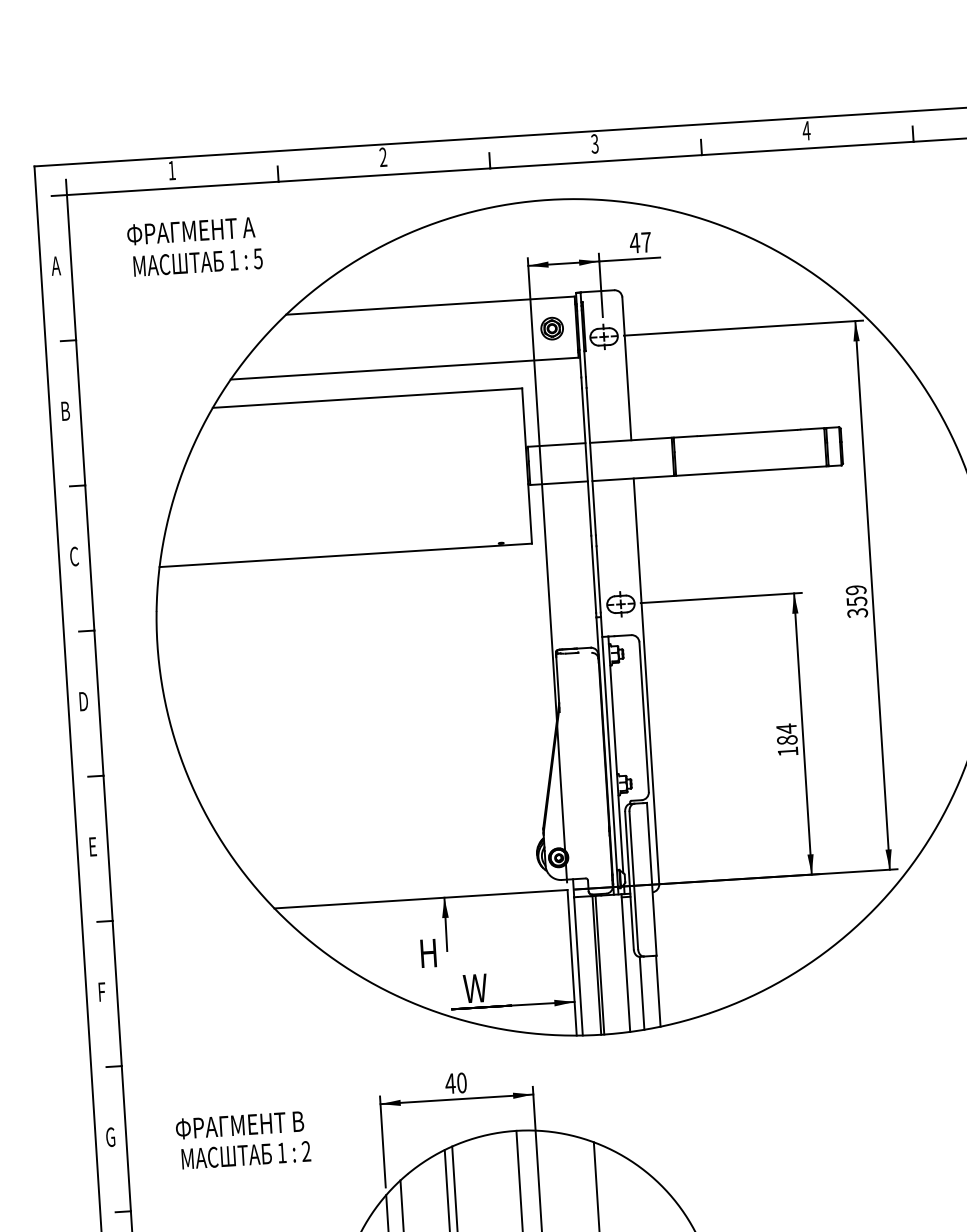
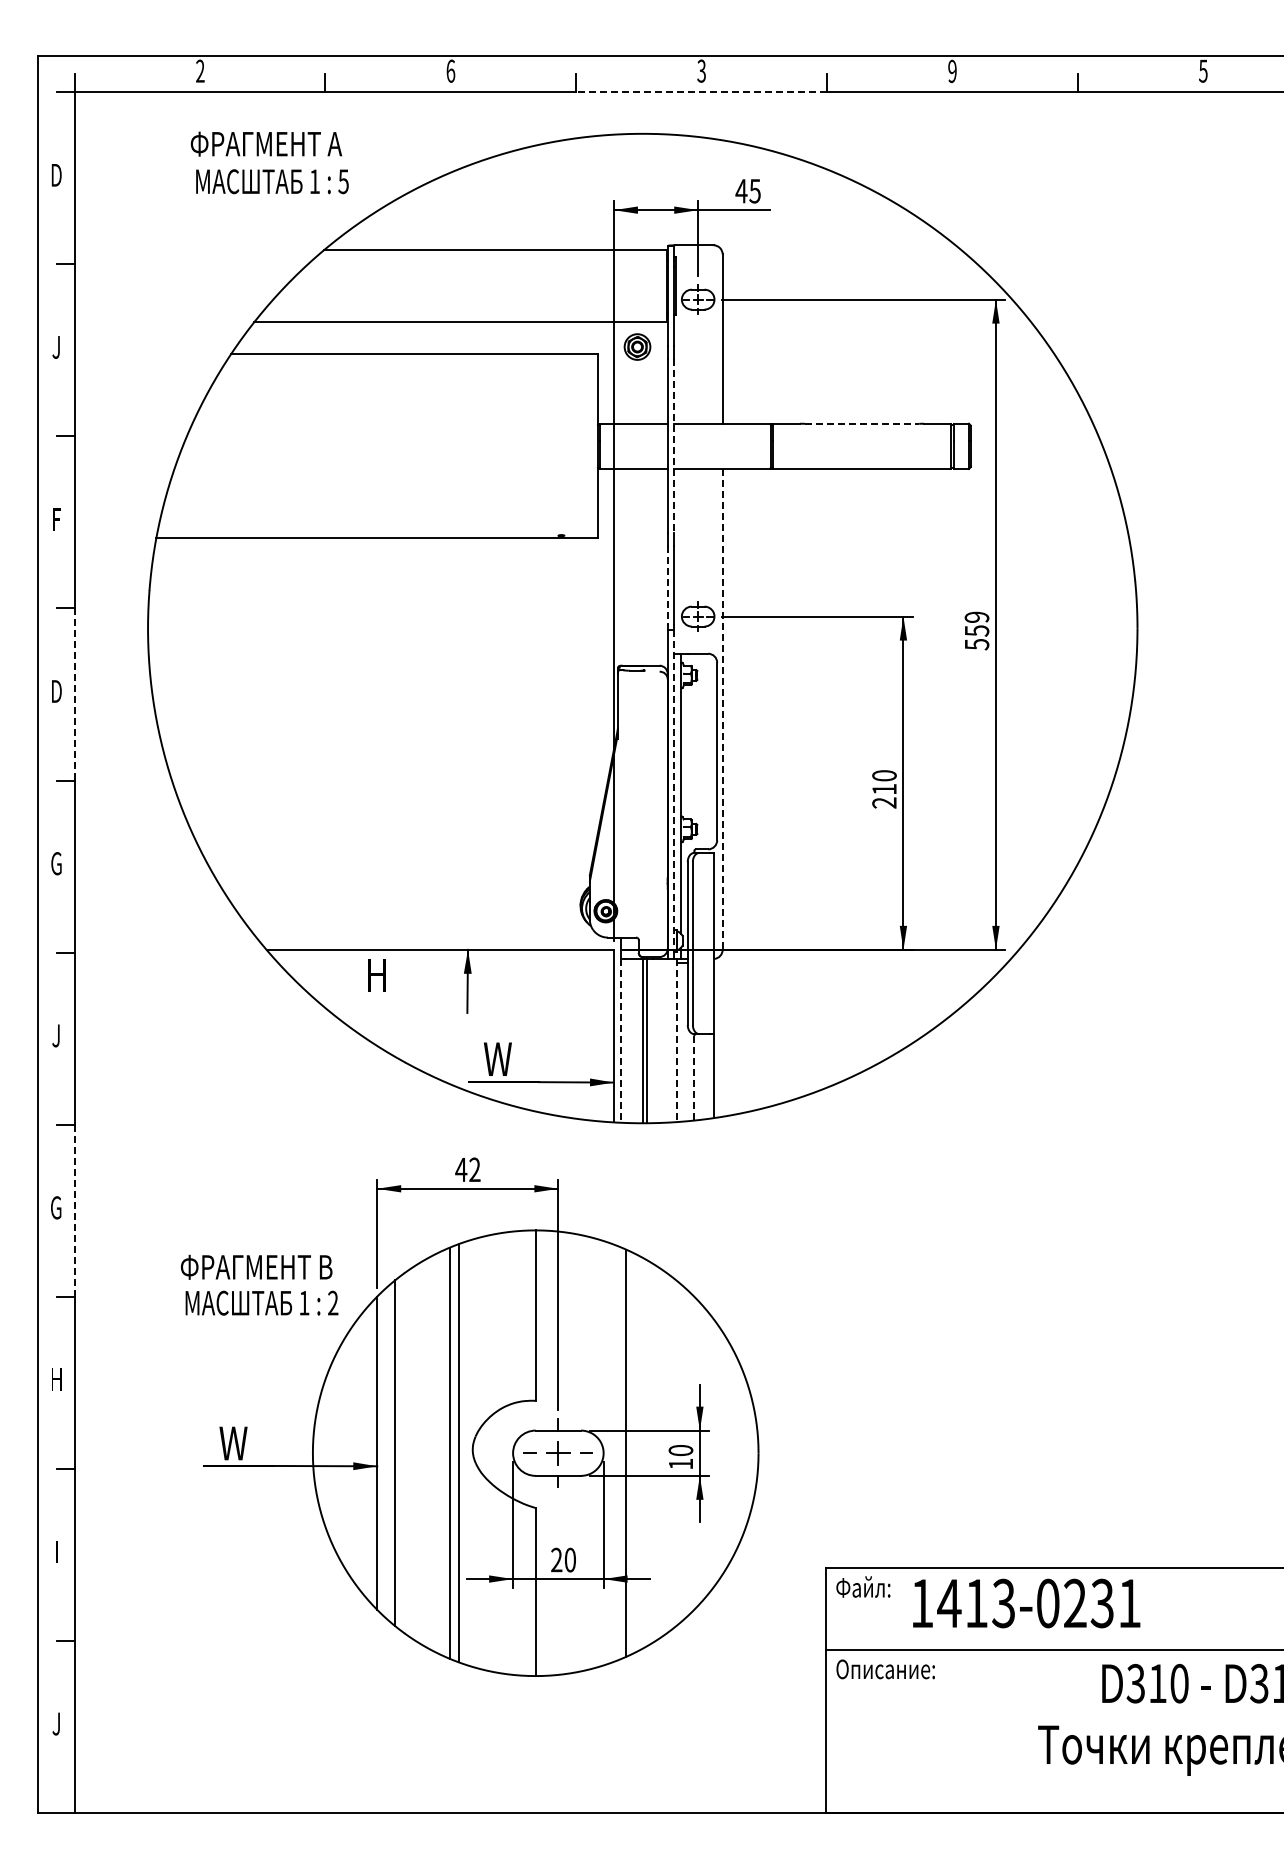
text: (806, 130) -> (952, 71), 4 -> 9
text: (382, 156) -> (450, 70), 2 -> 6
line: (595, 161) -> (701, 92), solid -> dashed
text: (172, 169) -> (200, 70), 1 -> 2
text: (645, 242) -> (754, 191), 47 -> 45
text: (194, 246) -> (269, 162), moved
text: (56, 266) -> (56, 175), A -> D
part: (552, 328) -> (637, 346), moved
text: (65, 411) -> (56, 347), B -> J
line: (749, 432) -> (862, 423), solid -> dashed
line: (591, 462) -> (673, 446), solid -> dashed
text: (74, 556) -> (56, 519), C -> F
line: (594, 580) -> (668, 586), solid -> dashed
text: (857, 613) -> (976, 644), 359 -> 559
line: (646, 681) -> (722, 709), solid -> dashed
line: (98, 704) -> (74, 695), solid -> dashed
text: (787, 739) -> (884, 788), 184 -> 210
line: (609, 752) -> (673, 790), solid -> dashed
text: (92, 846) -> (56, 863), E -> G
text: (428, 953) -> (376, 975), moved
line: (625, 963) -> (677, 1040), solid -> dashed
line: (578, 966) -> (621, 1040), solid -> dashed
text: (101, 991) -> (56, 1035), F -> J
line: (642, 994) -> (694, 1078), solid -> dashed
text: (461, 1082) -> (474, 1169), 40 -> 42
line: (126, 1139) -> (74, 1211), solid -> dashed
text: (243, 1139) -> (259, 1284), moved

